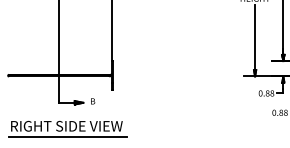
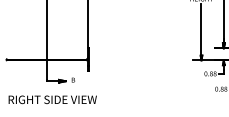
line: (67, 137) -> (53, 108), removed

